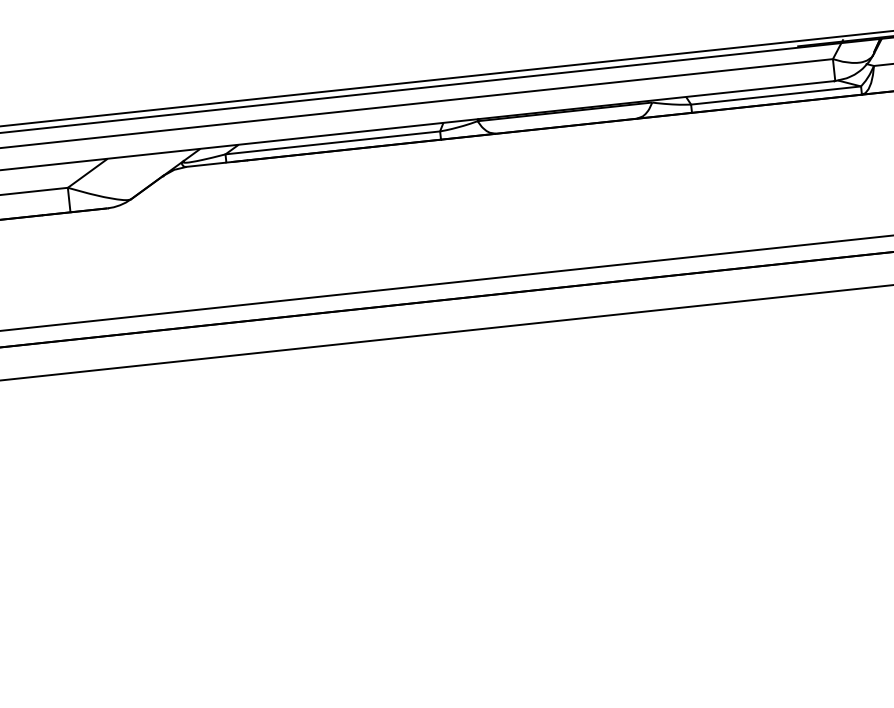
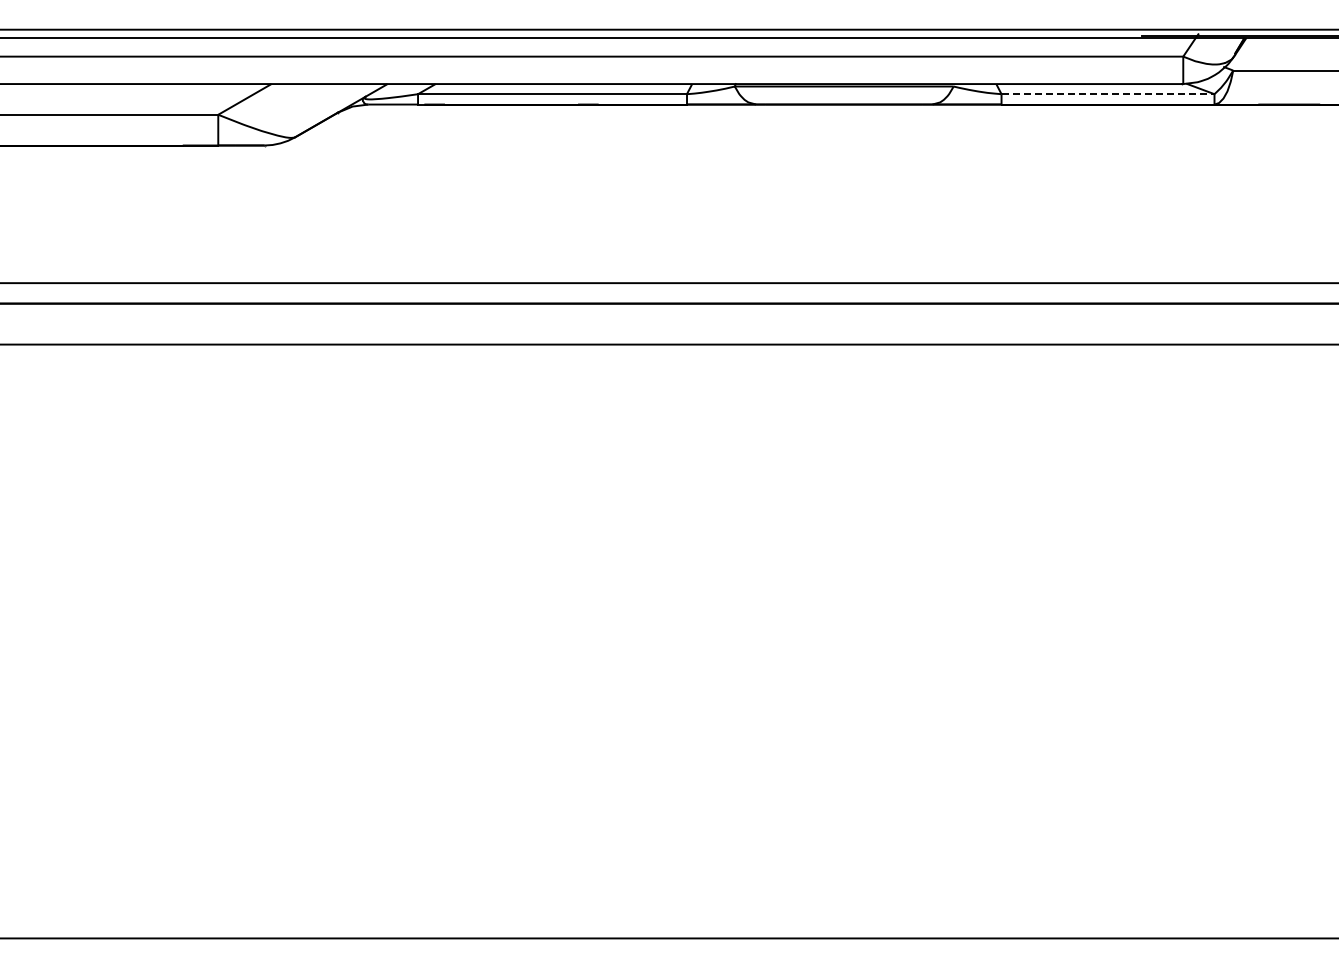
line: (776, 95) -> (1108, 94), solid -> dashed

